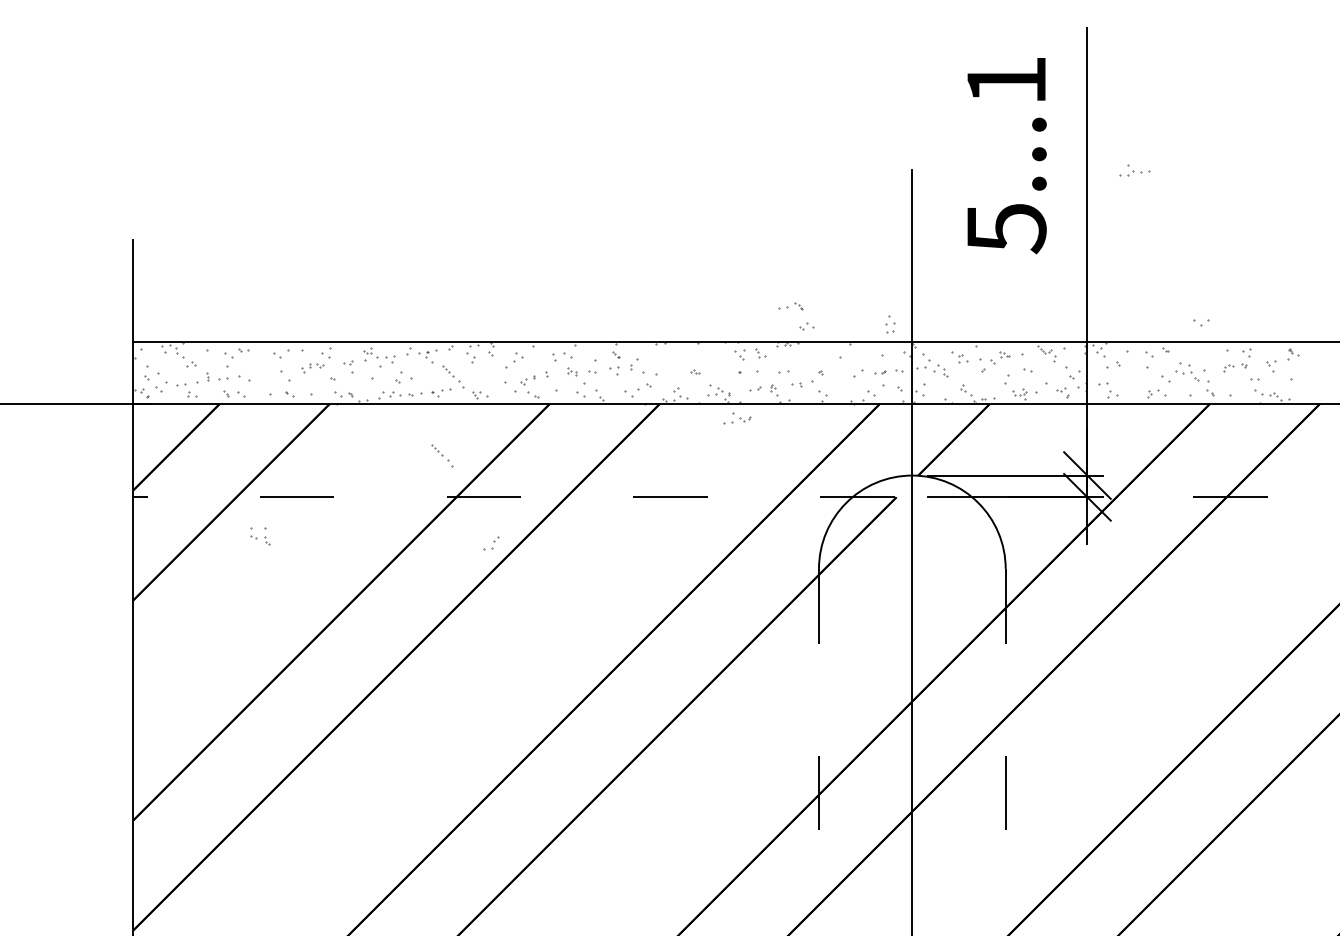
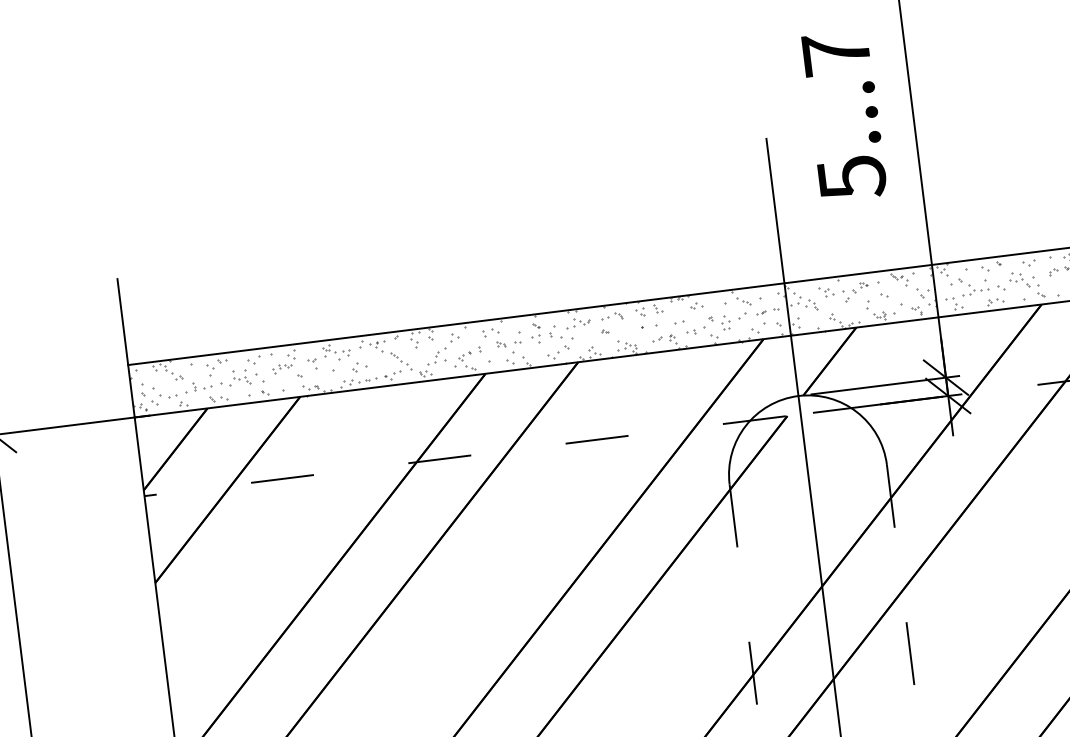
text: (1006, 80) -> (836, 53), 5...1 -> 5...7
part: (1134, 170) -> (975, 289), moved
part: (790, 306) -> (611, 316), moved
part: (1201, 322) -> (1029, 262), moved
part: (890, 324) -> (726, 322), moved
part: (806, 326) -> (696, 305), moved
part: (862, 356) -> (743, 300), added
part: (737, 418) -> (578, 322), moved
part: (442, 455) -> (400, 428), removed
part: (260, 536) -> (241, 377), moved
part: (491, 543) -> (433, 358), moved

